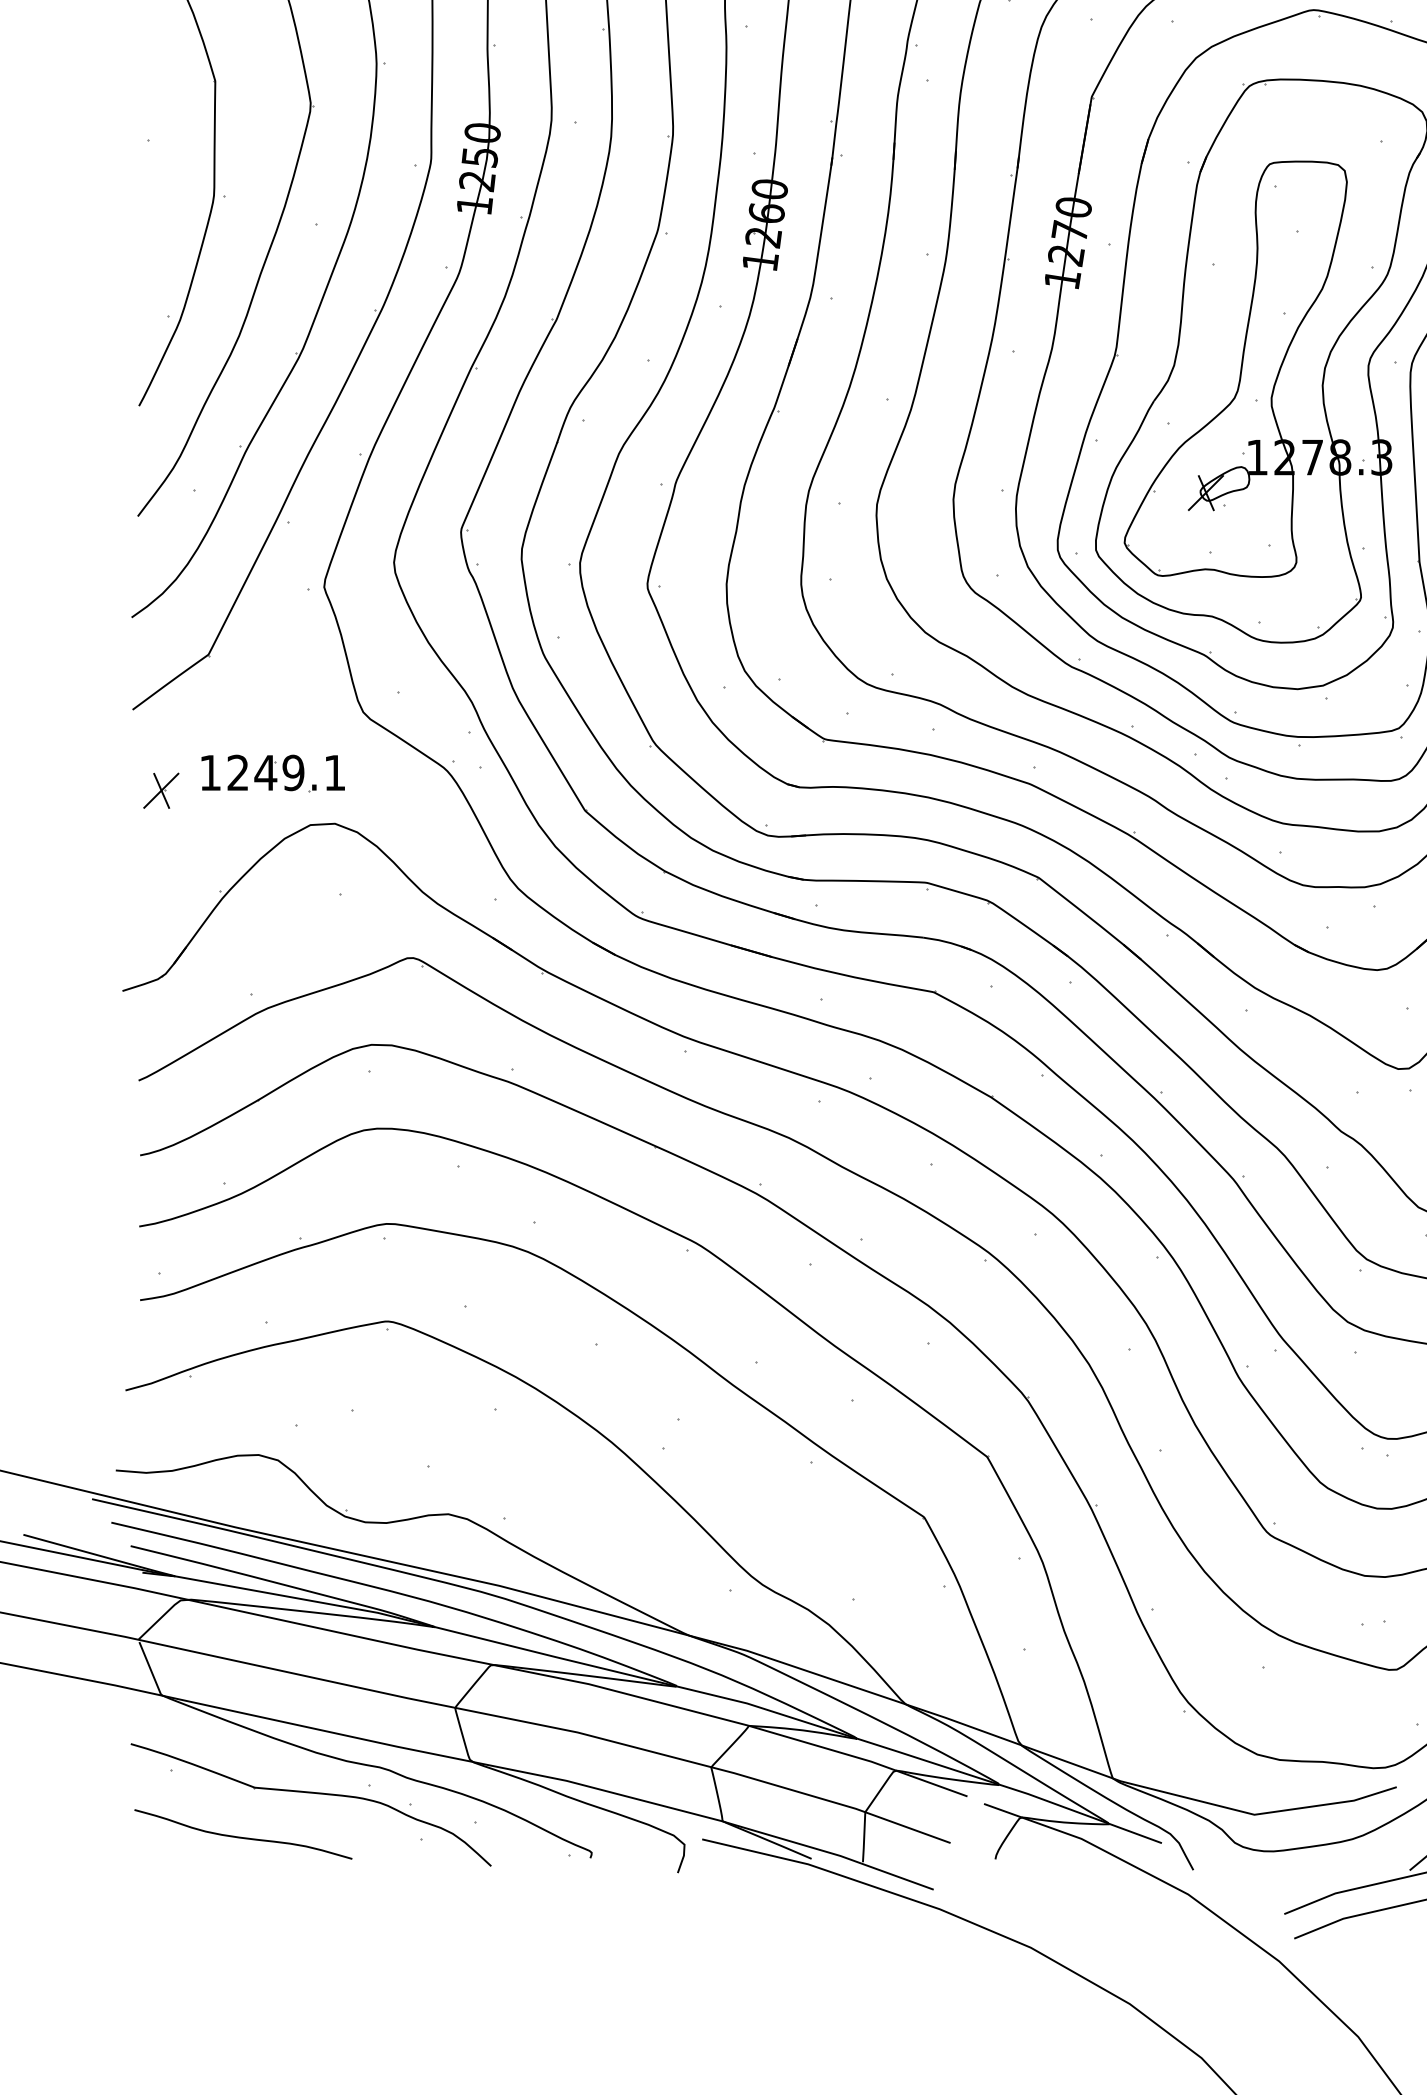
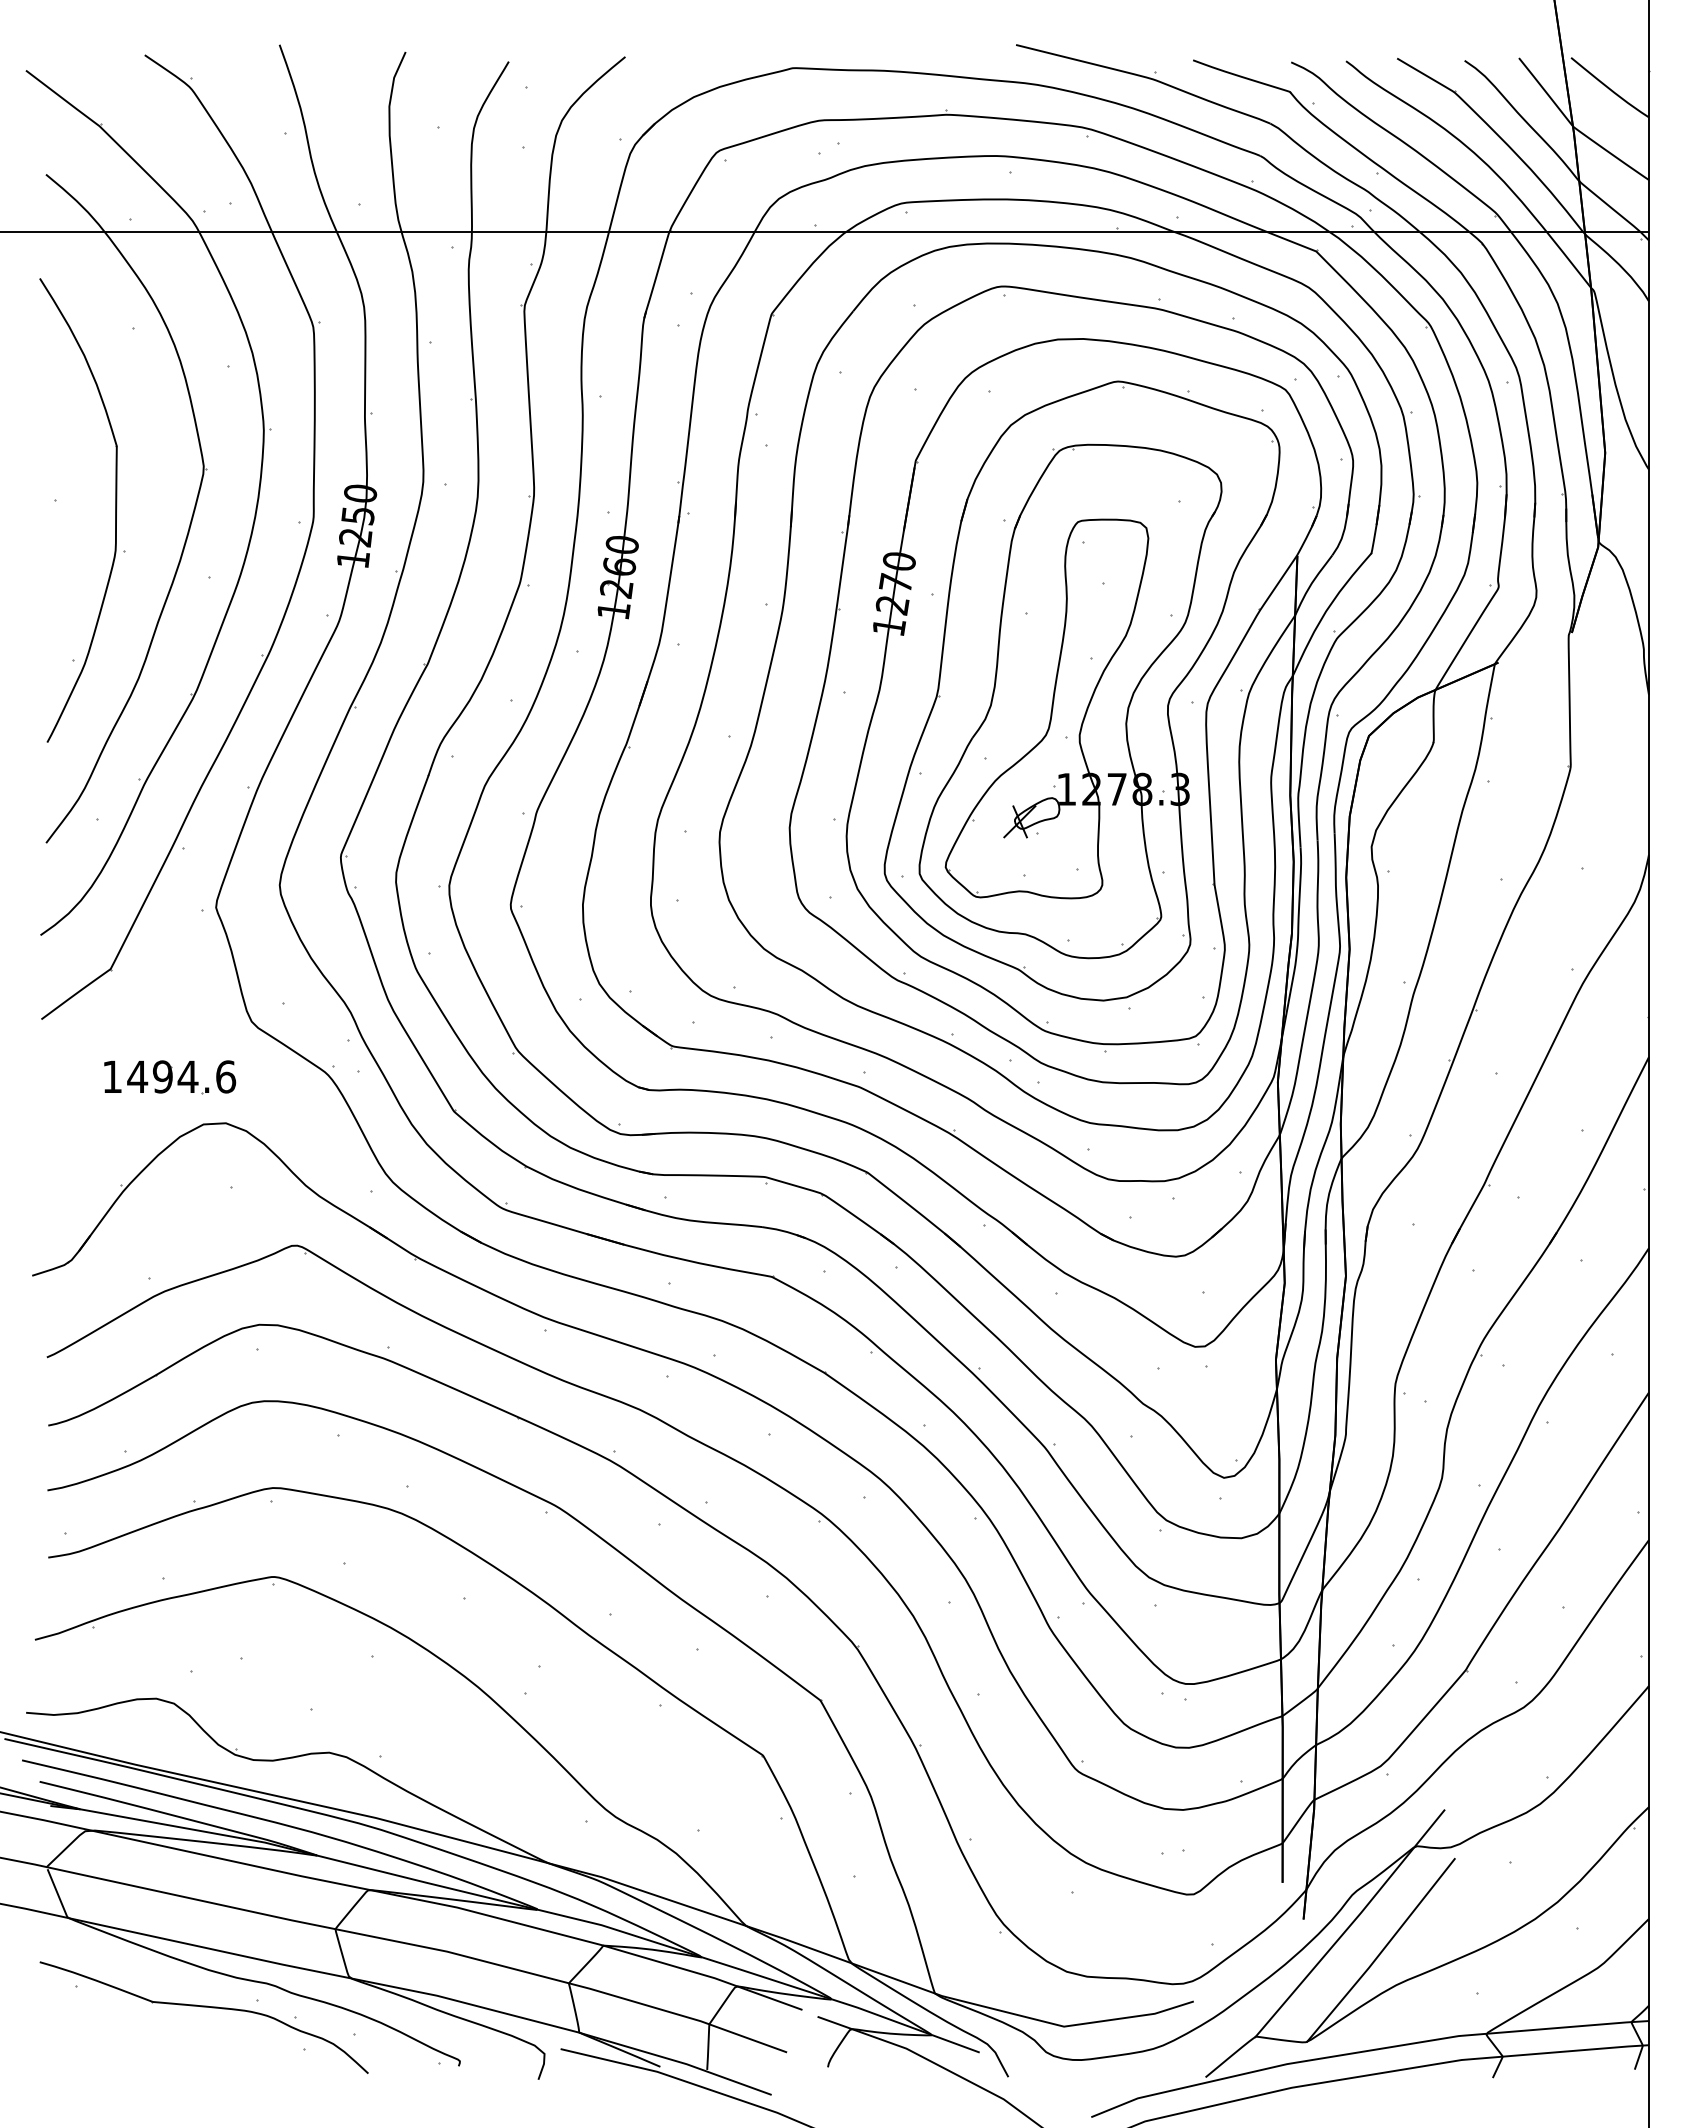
text: (286, 772) -> (181, 1076), 1249.1 -> 1494.6
part: (161, 790) -> (67, 1092), removed
curve: (242, 1836) -> (141, 2046), removed

